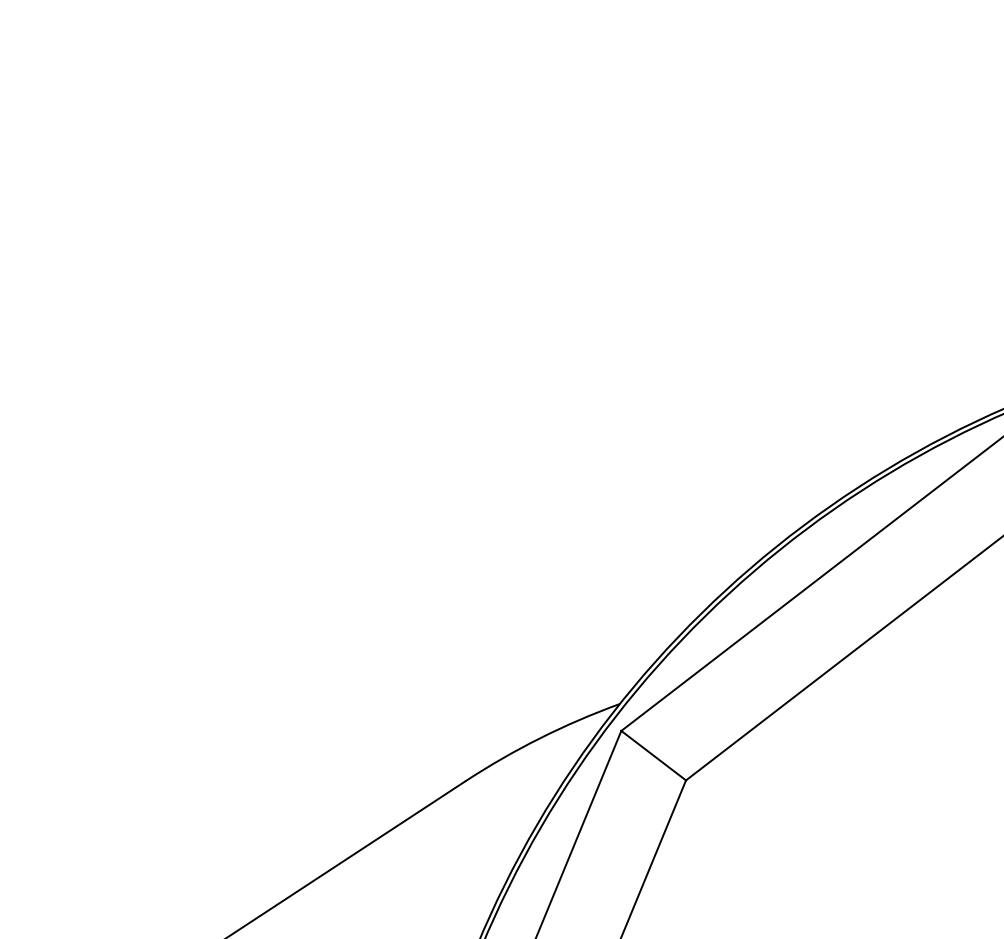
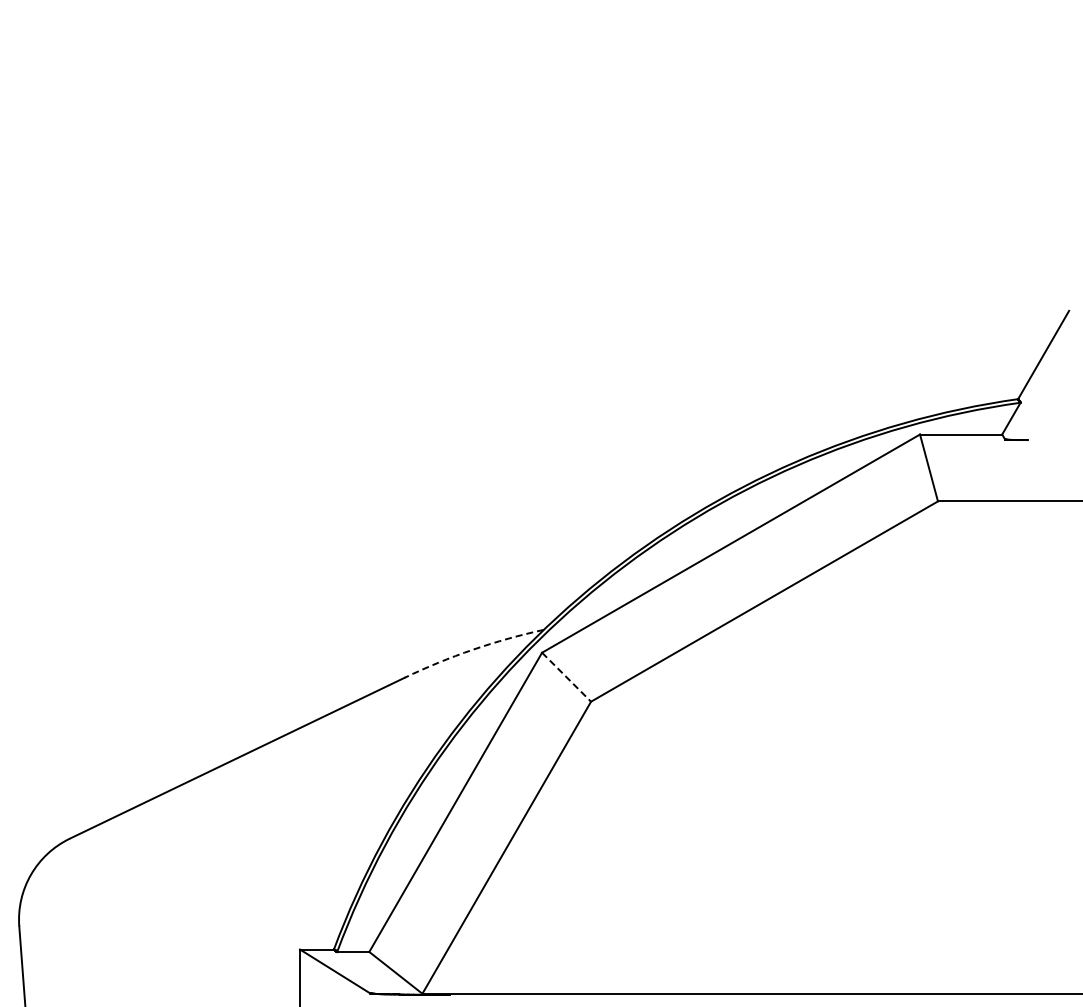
arc: (539, 737) -> (472, 649), solid -> dashed
line: (653, 755) -> (566, 677), solid -> dashed

